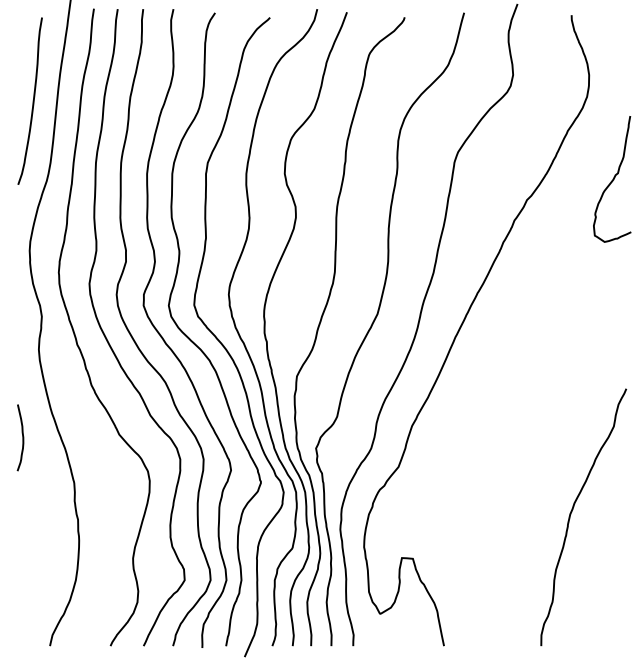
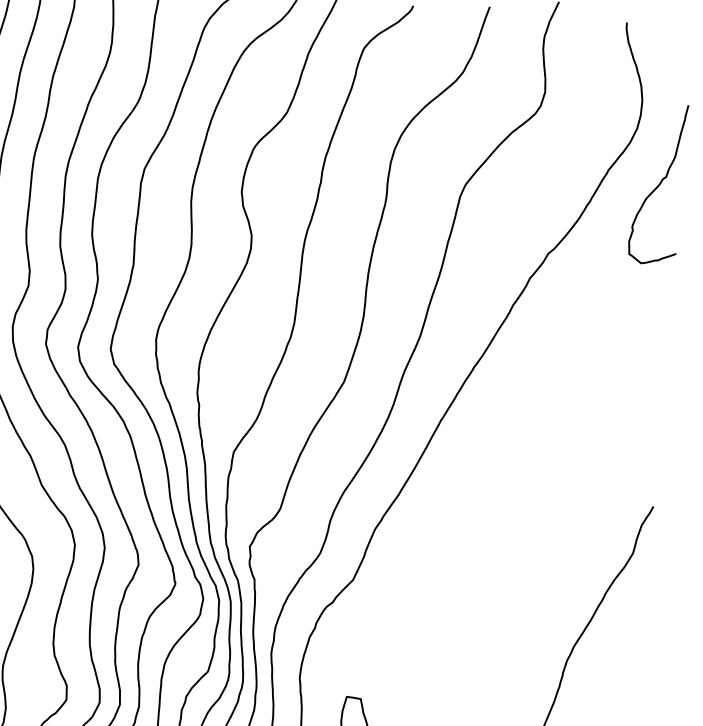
curve: (612, 179) -> (658, 184), moved

